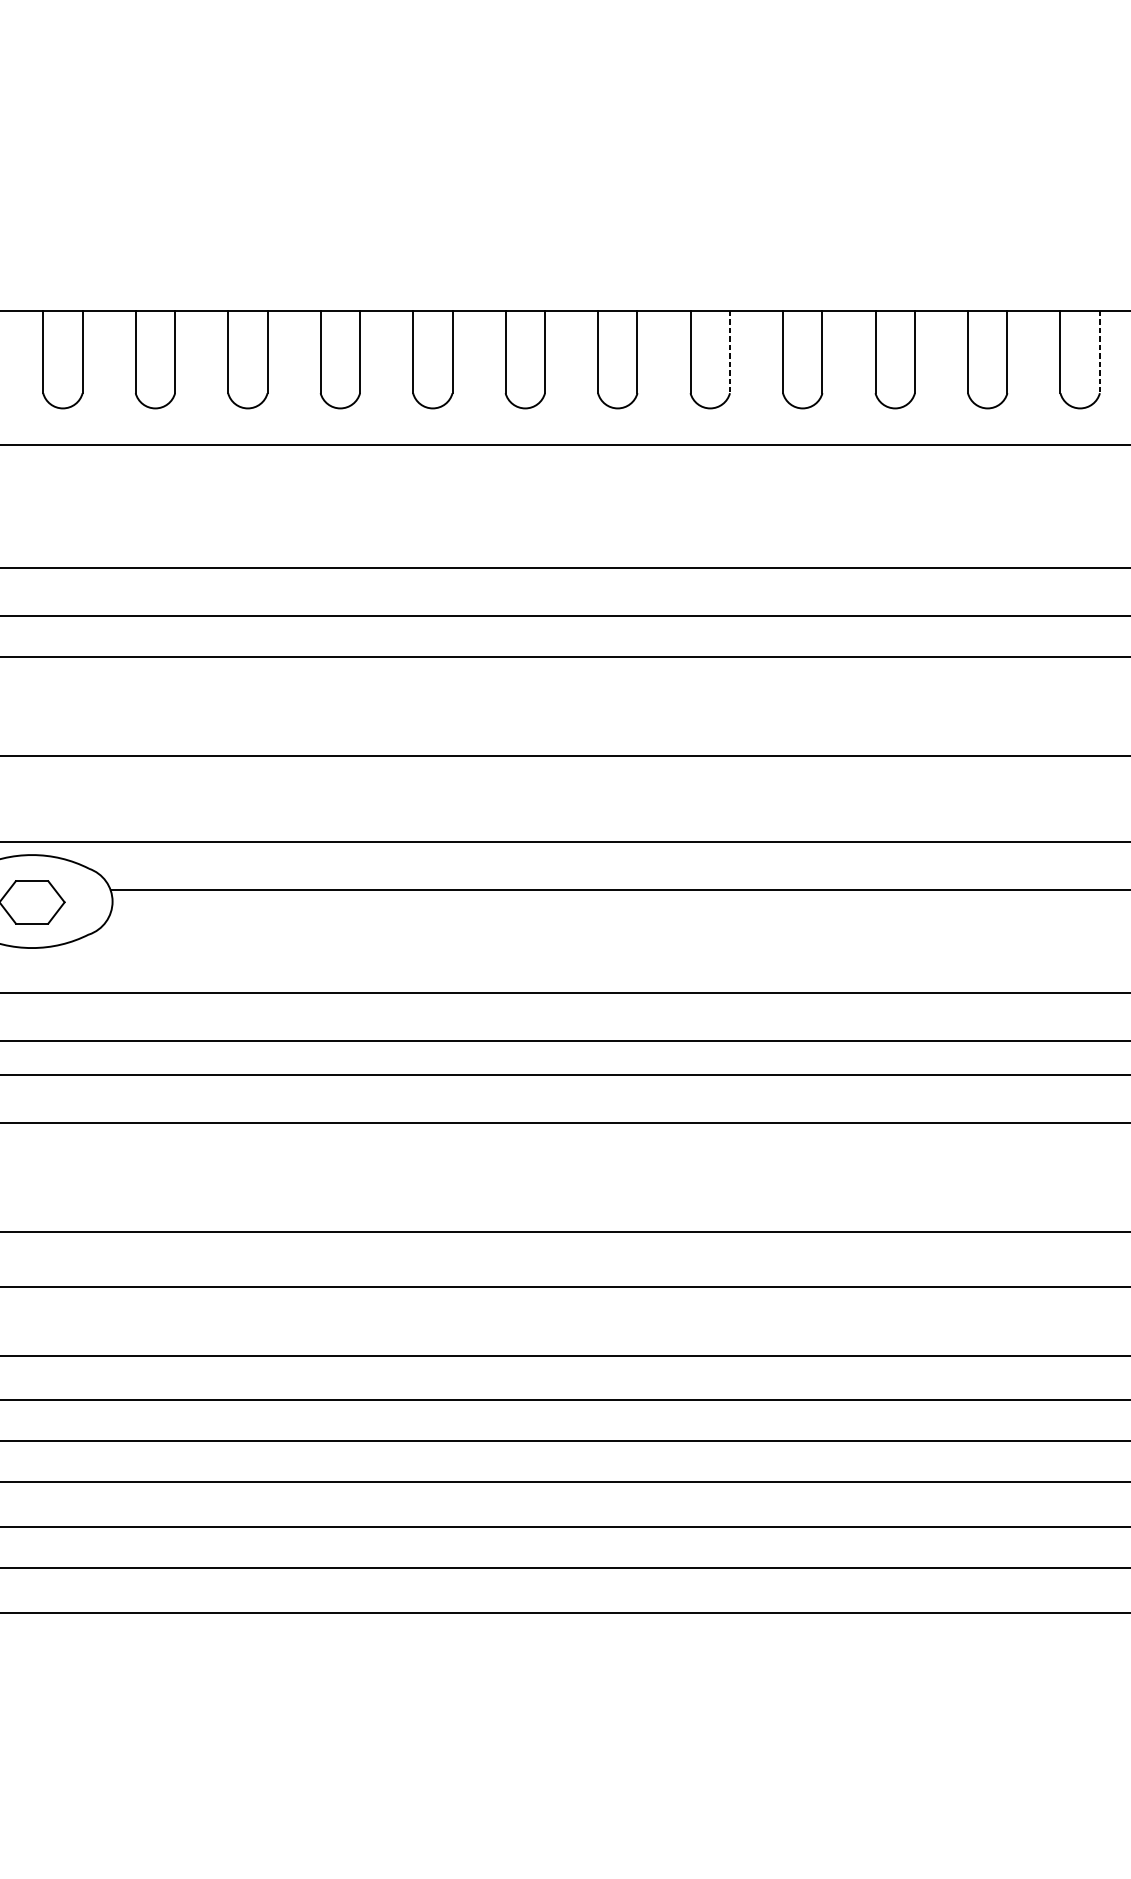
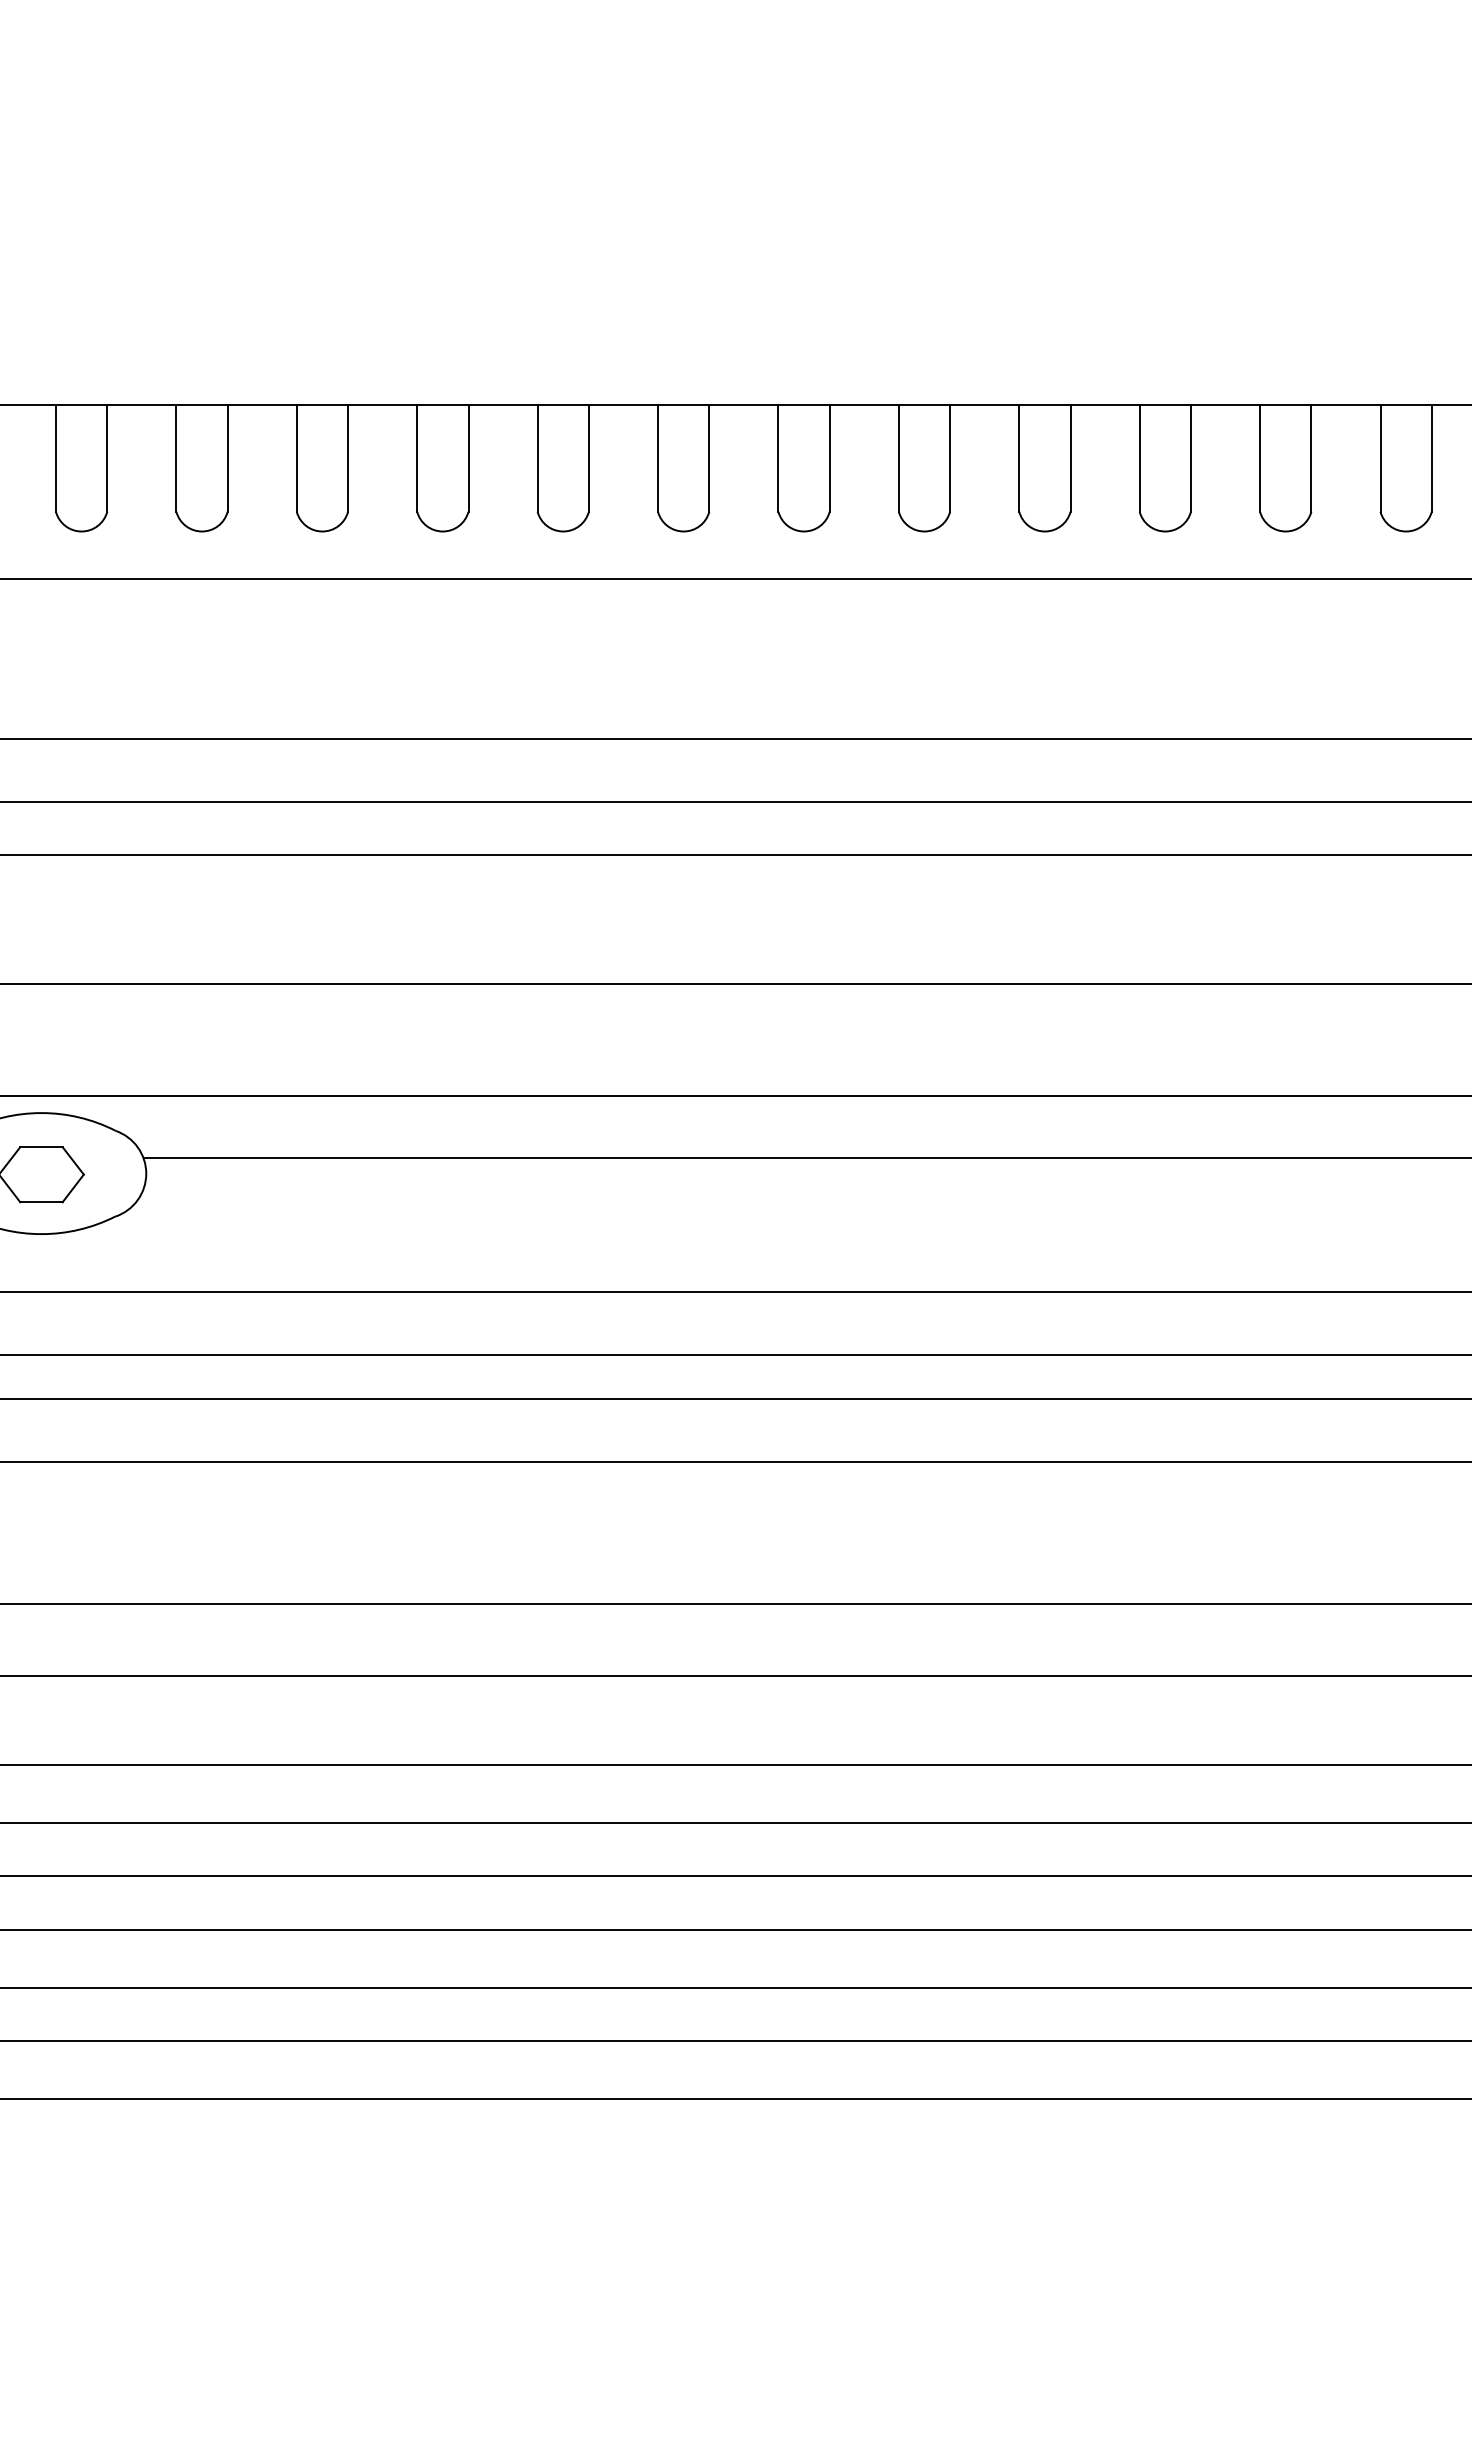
line: (730, 352) -> (950, 458), dashed -> solid
line: (1099, 352) -> (1431, 458), dashed -> solid

